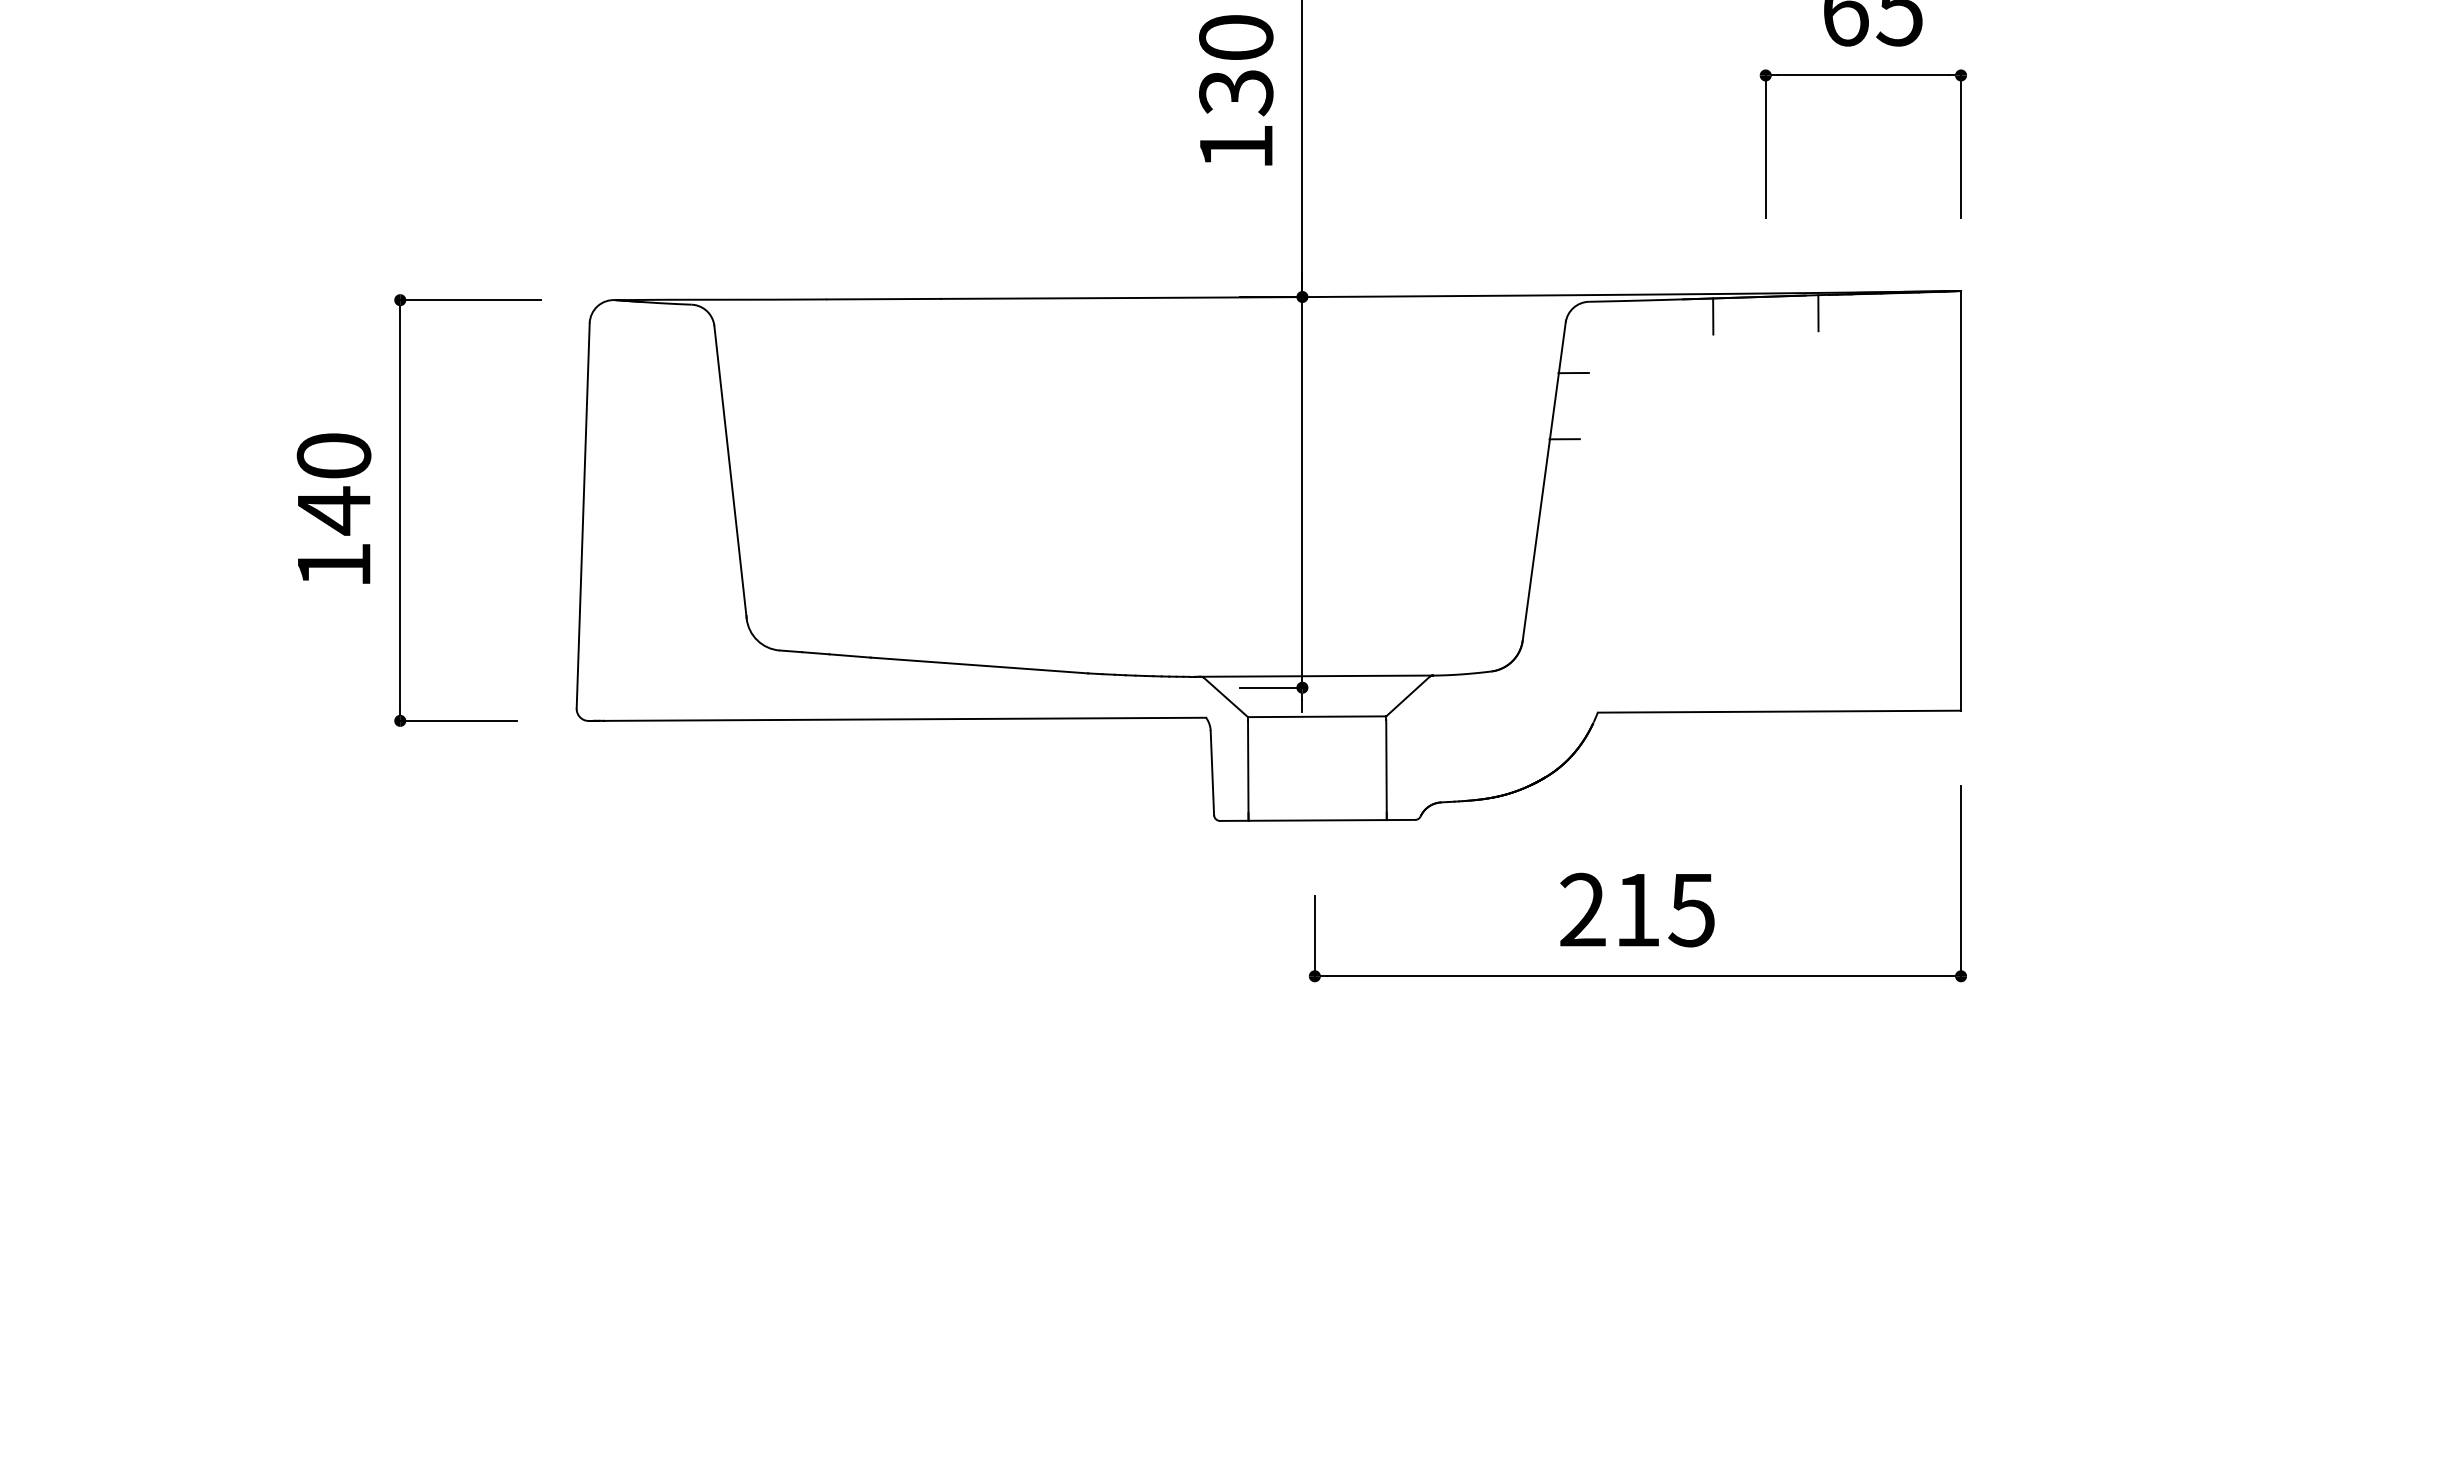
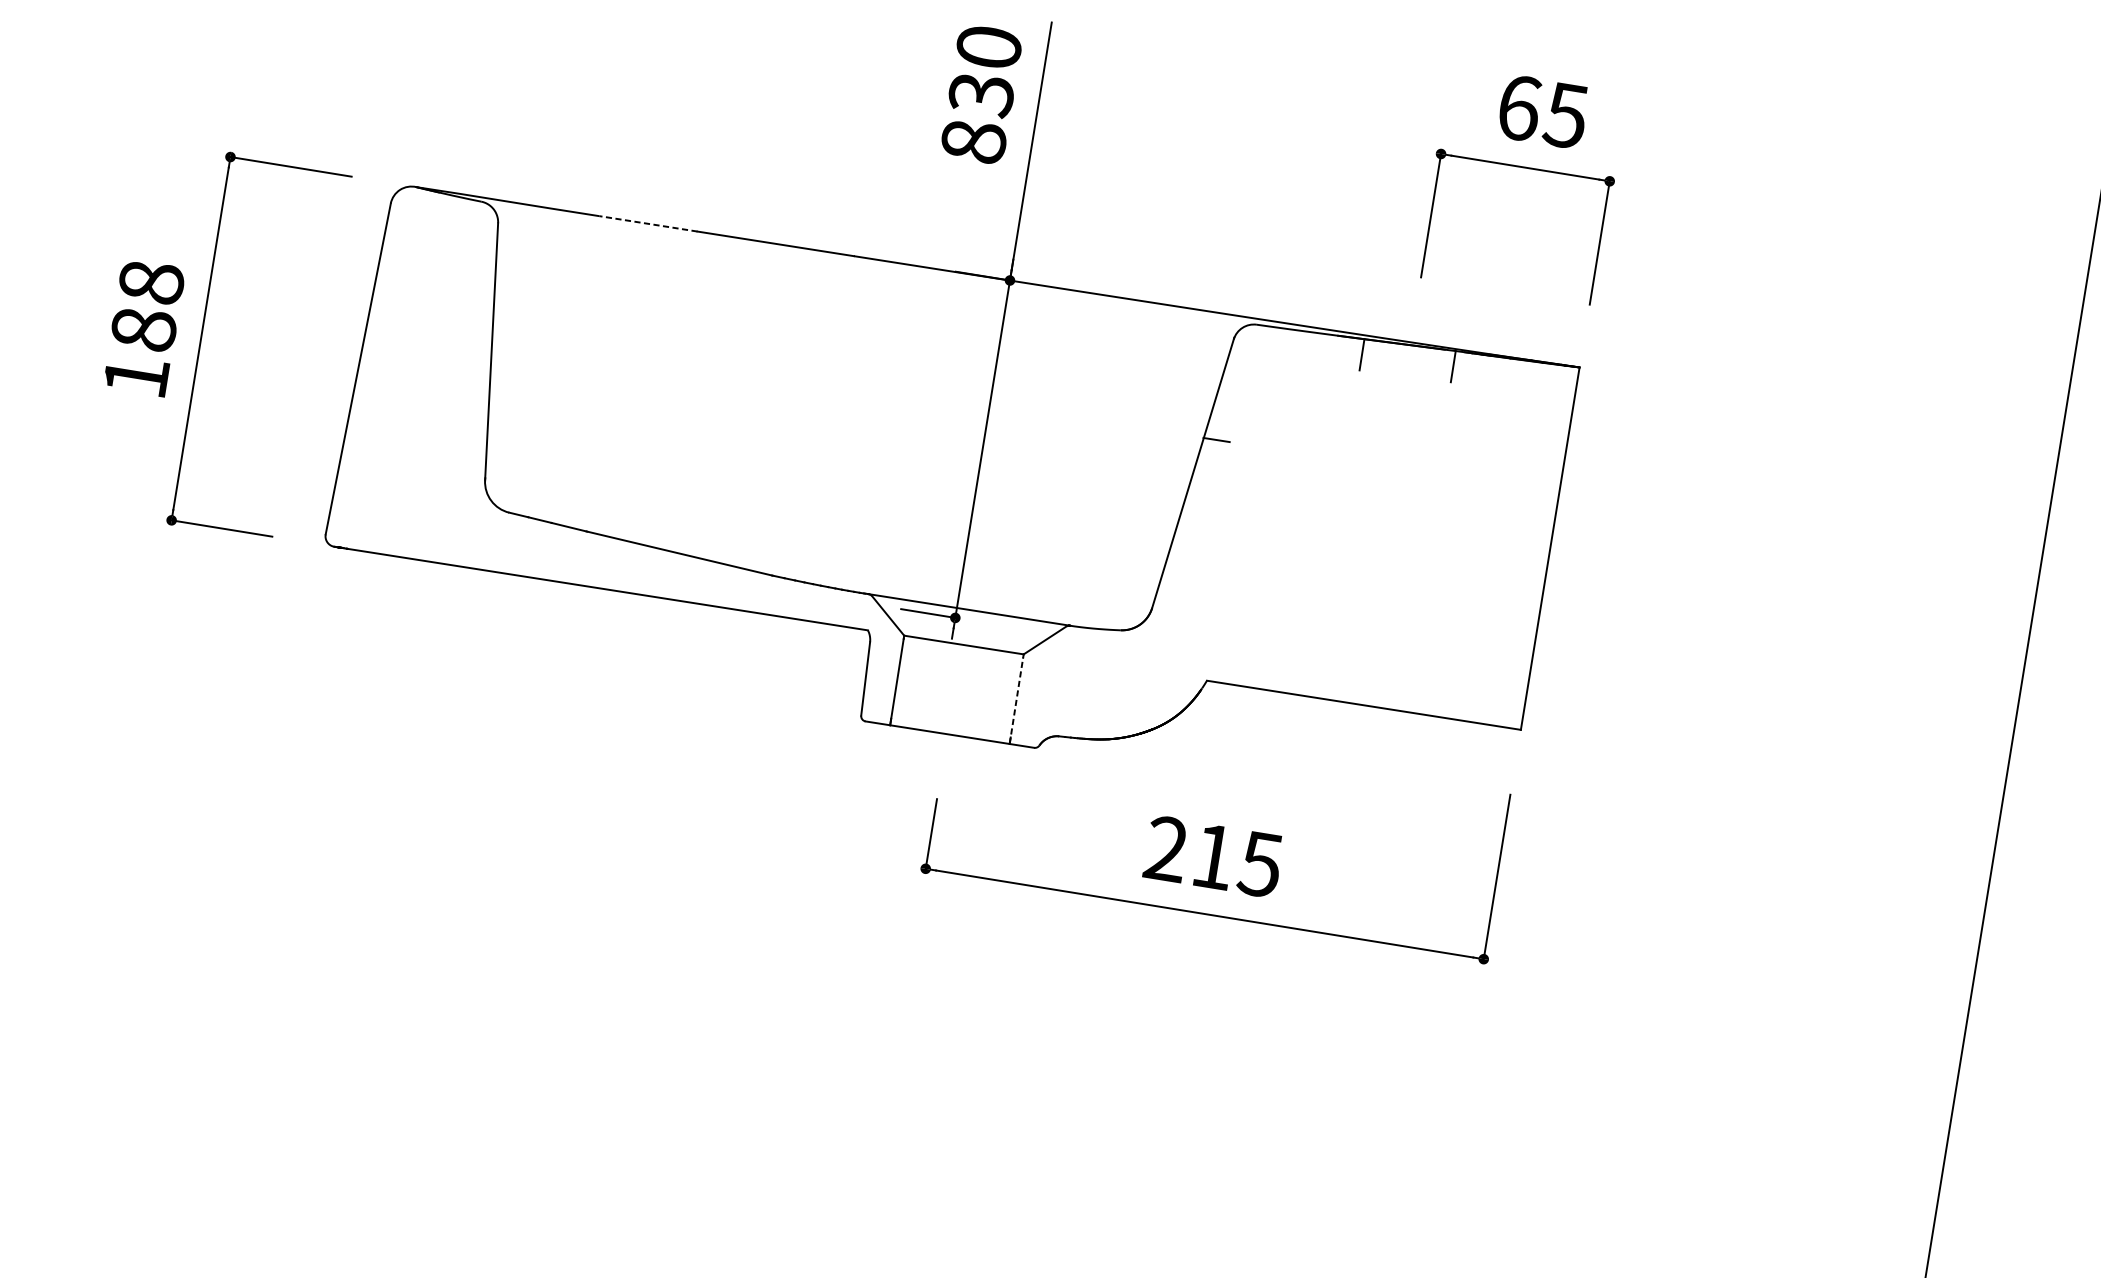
text: (1236, 146) -> (974, 141), 130 -> 830
line: (884, 299) -> (648, 224), solid -> dashed
line: (1573, 372) -> (1233, 383), removed
text: (333, 484) -> (147, 306), 140 -> 188
line: (1386, 770) -> (1016, 701), solid -> dashed

